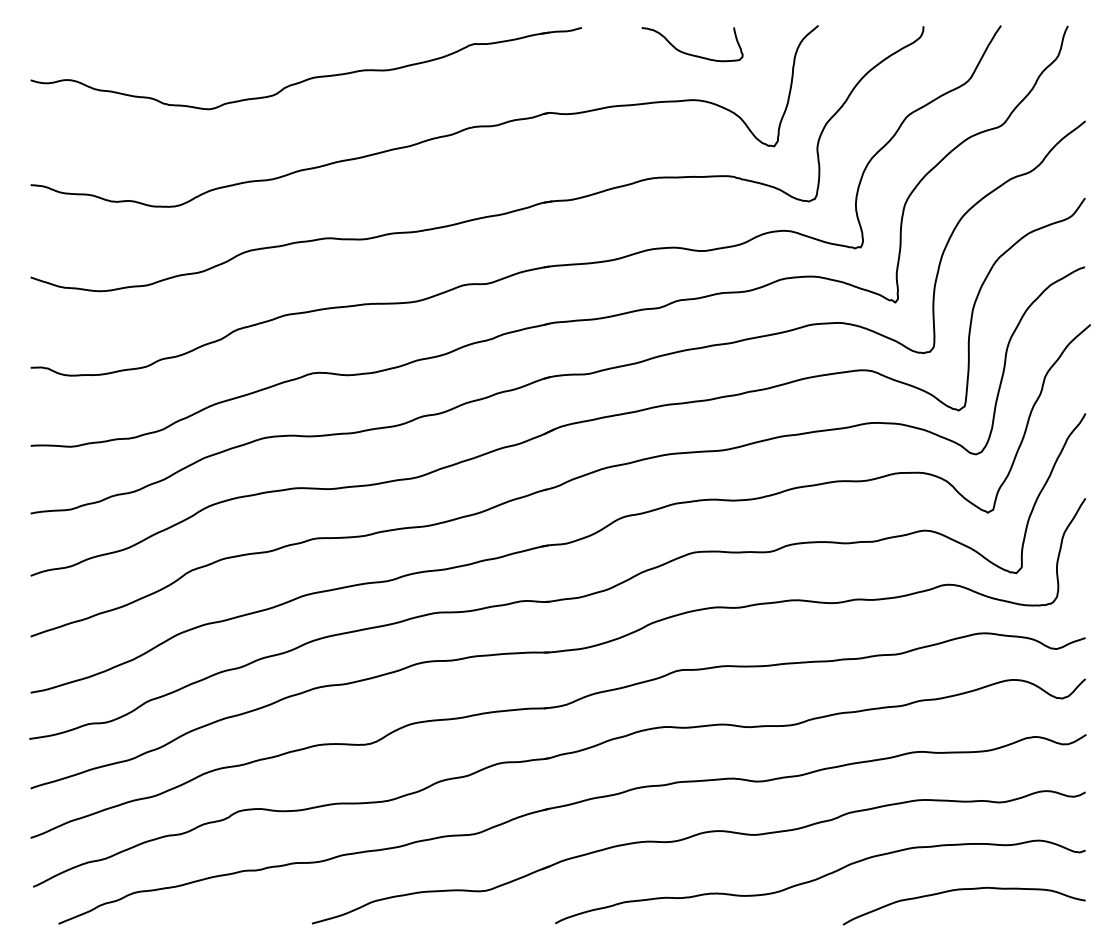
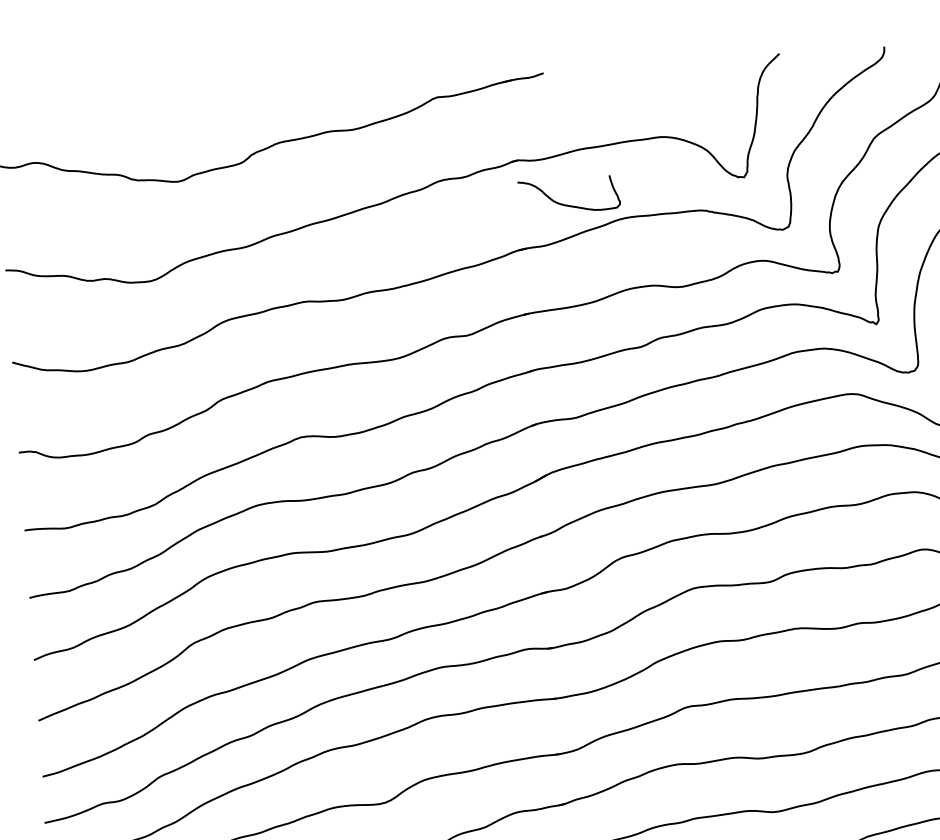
curve: (690, 53) -> (567, 204), moved

